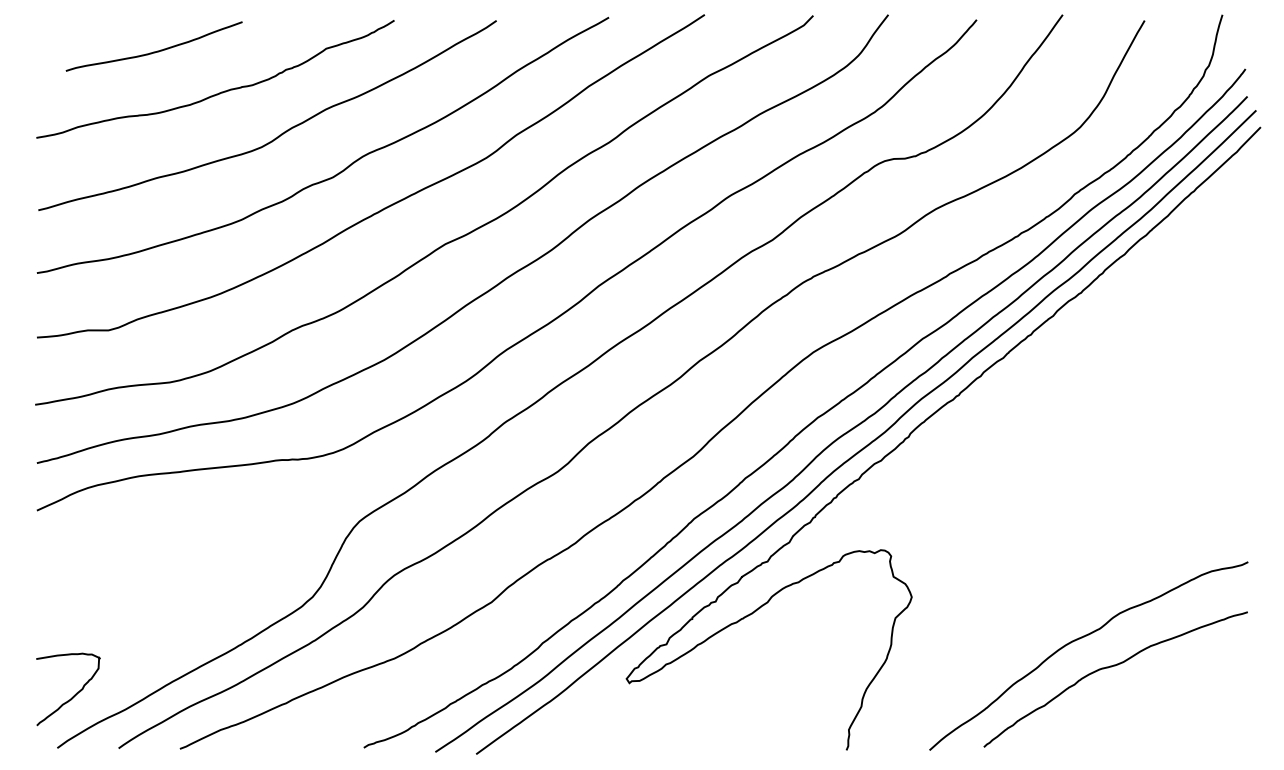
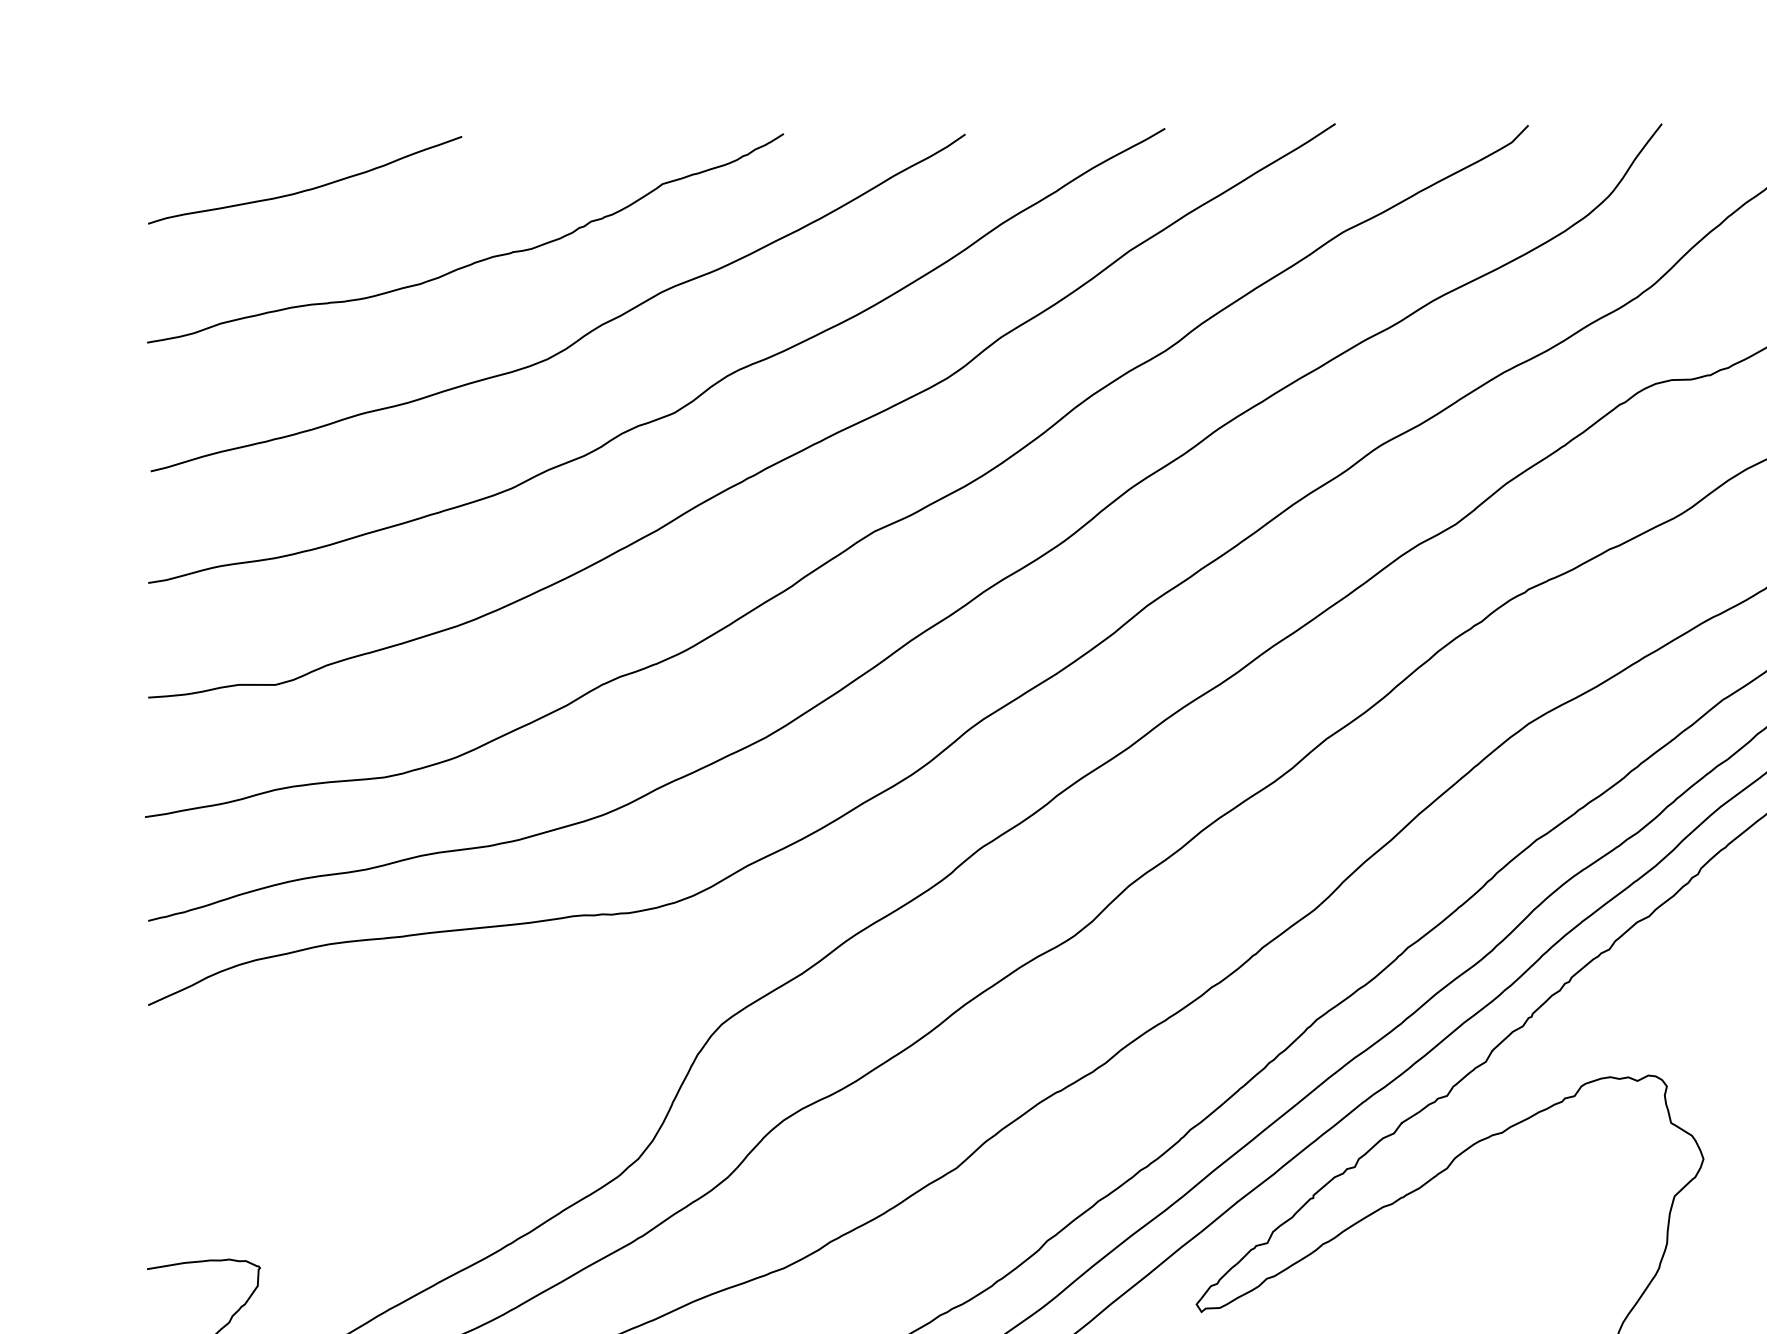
curve: (153, 51) -> (303, 189), moved

